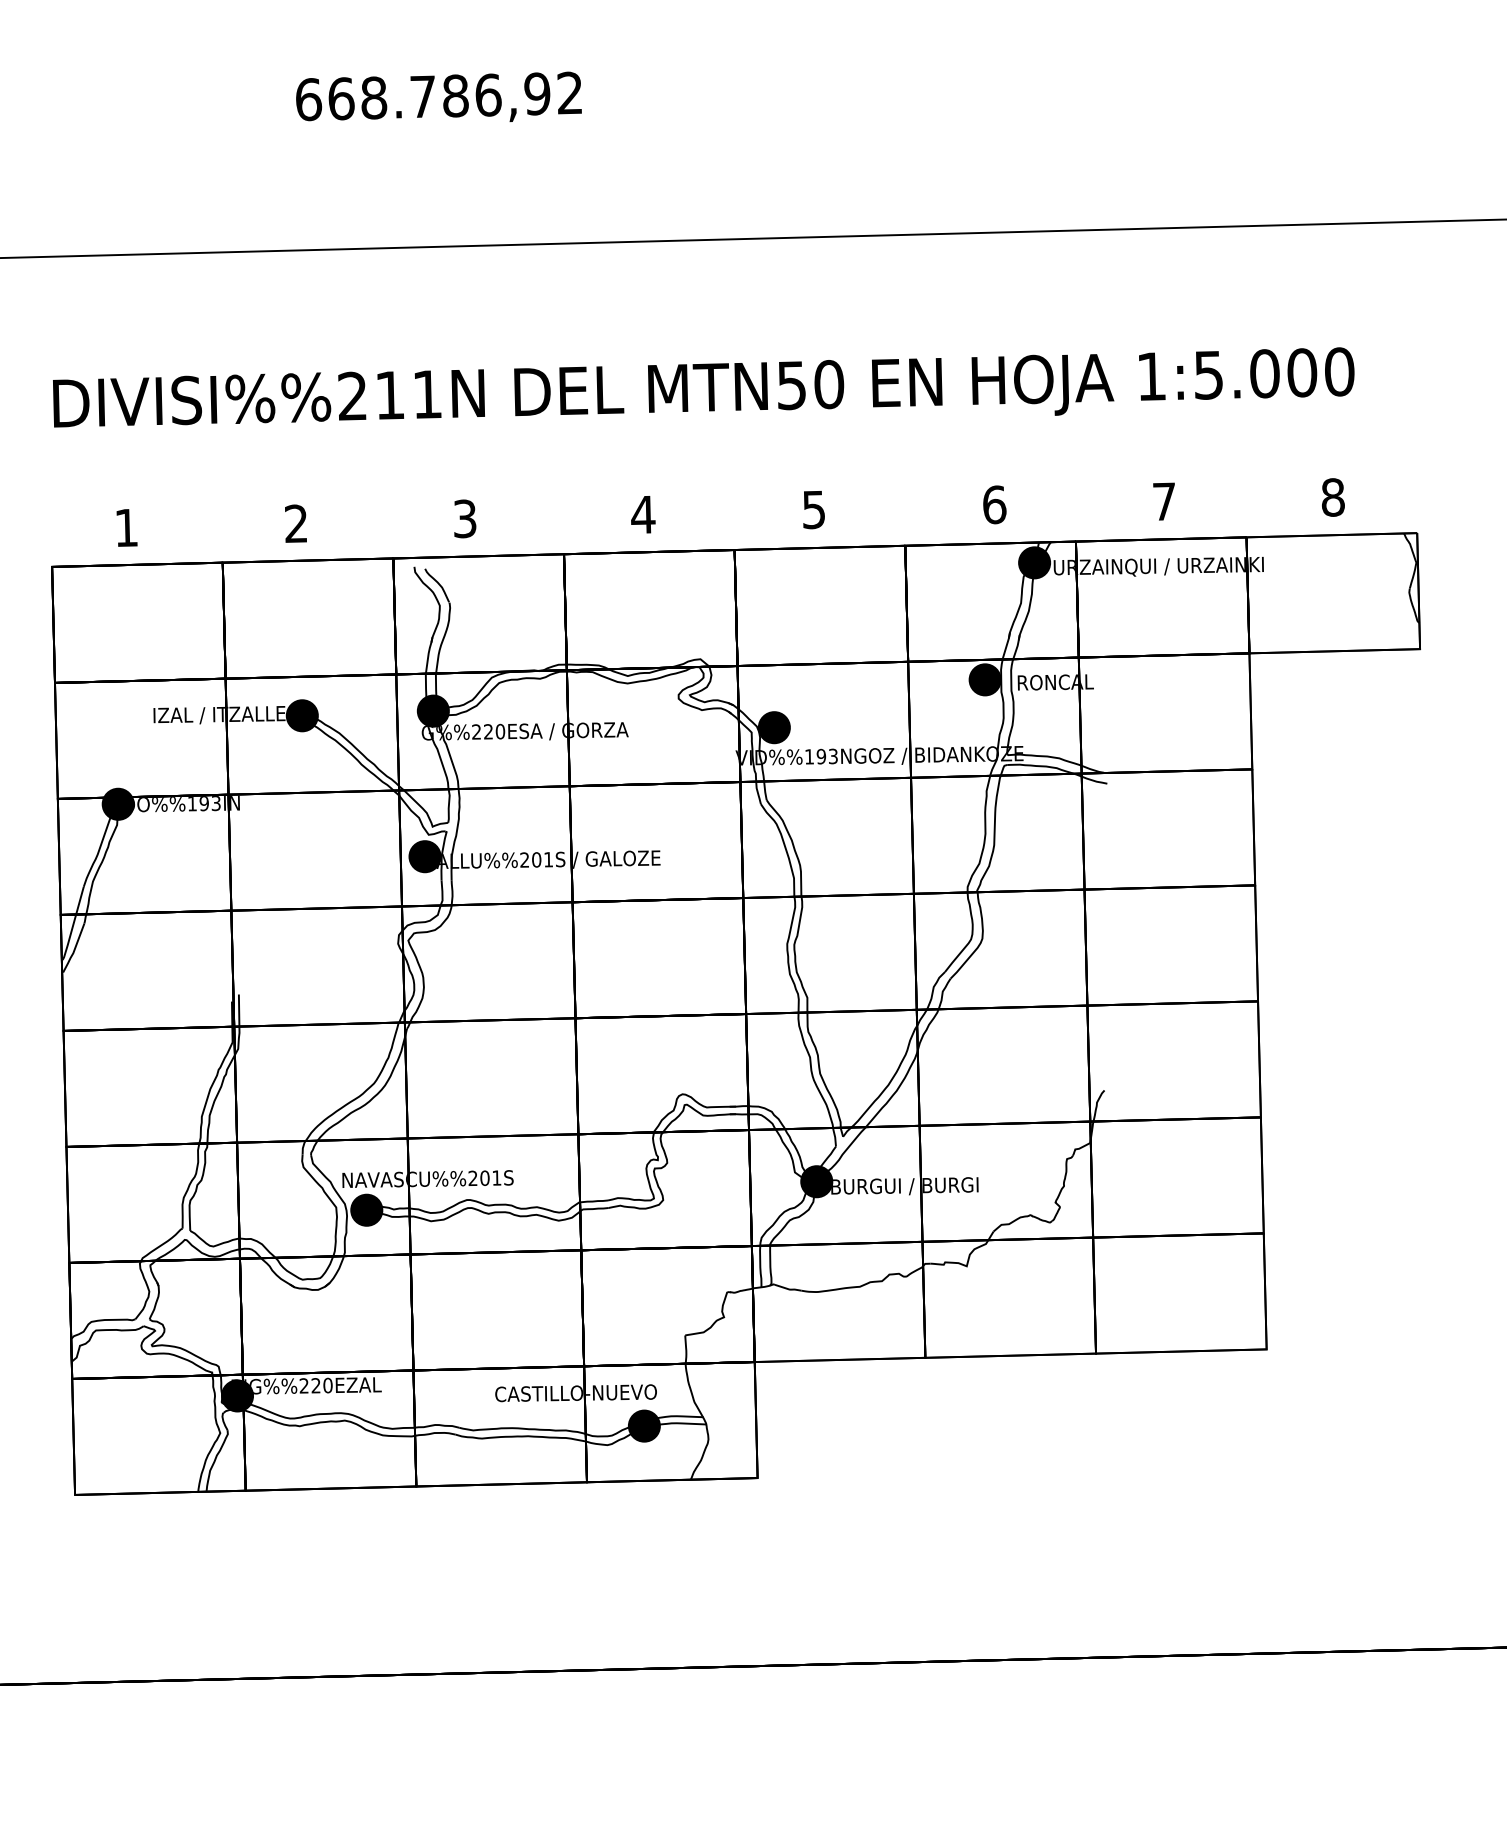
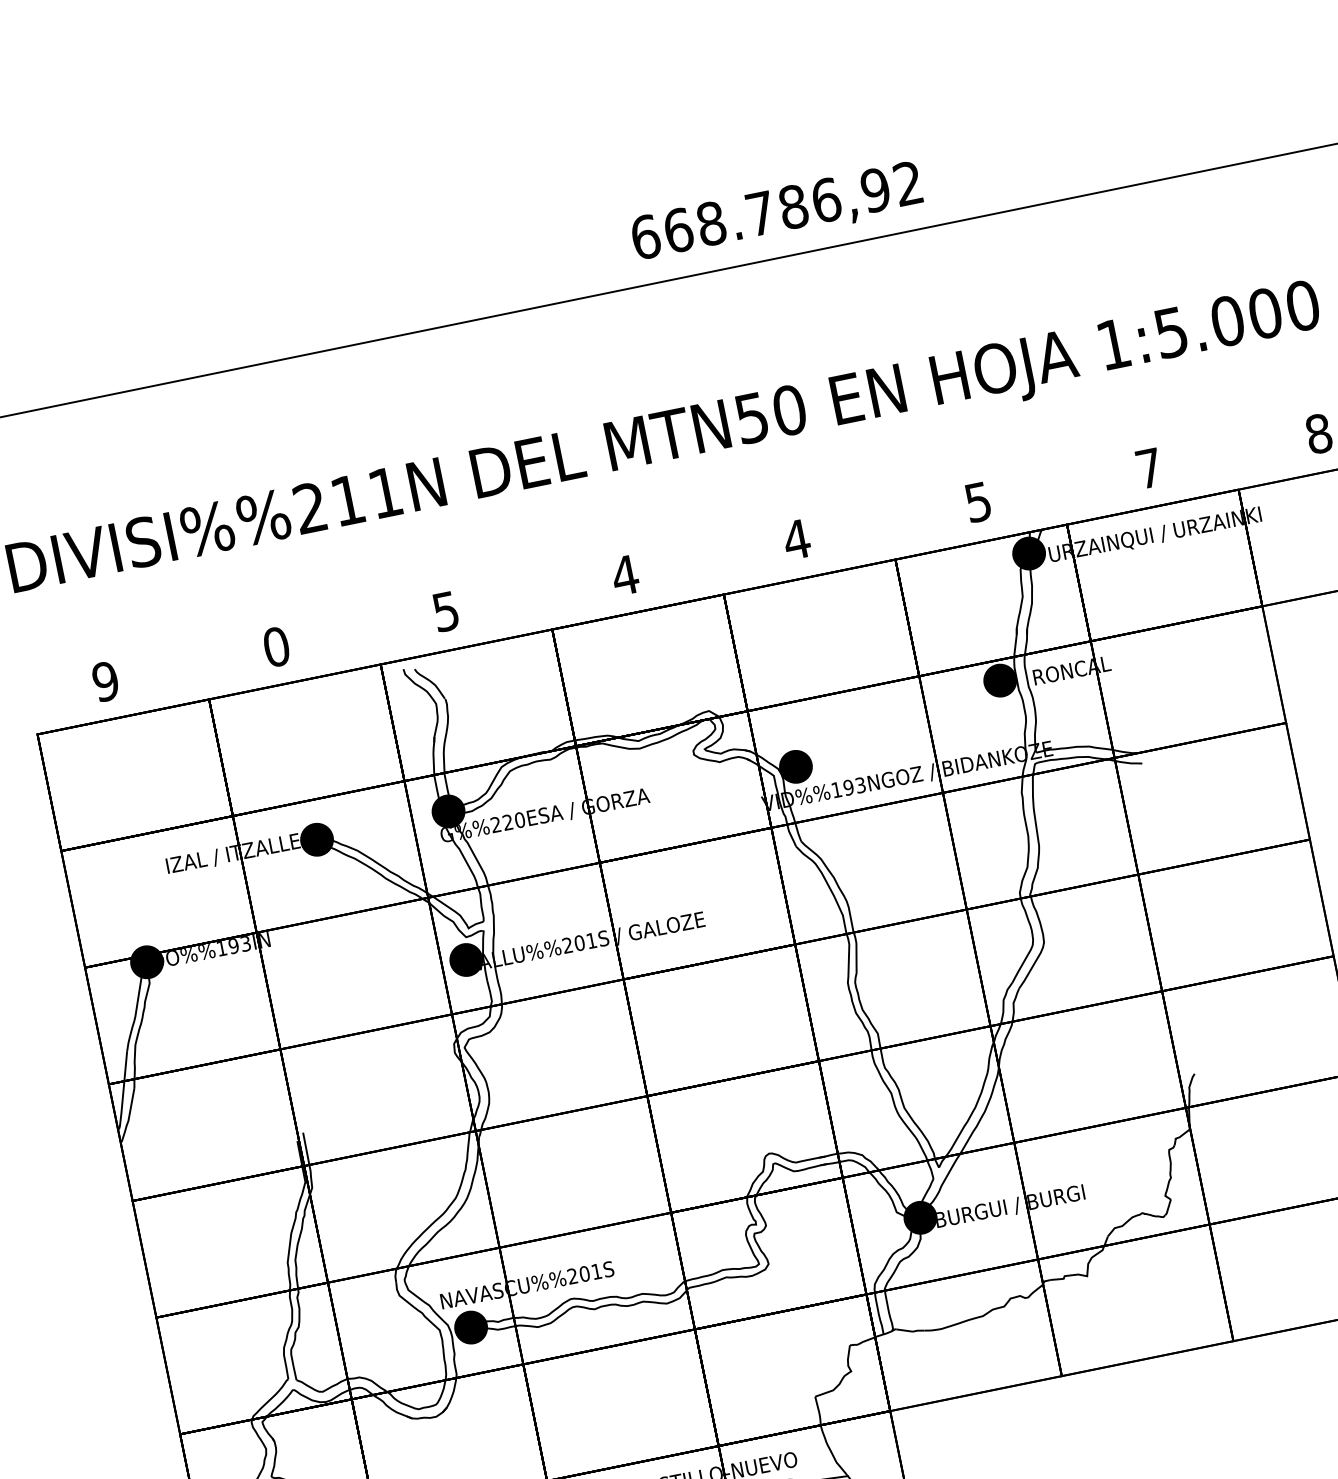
text: (438, 96) -> (776, 210), moved
text: (994, 504) -> (978, 501), 6 -> 5
text: (813, 509) -> (796, 539), 5 -> 4
text: (465, 518) -> (446, 611), 3 -> 5
text: (296, 523) -> (276, 646), 2 -> 0
text: (126, 527) -> (105, 681), 1 -> 9

